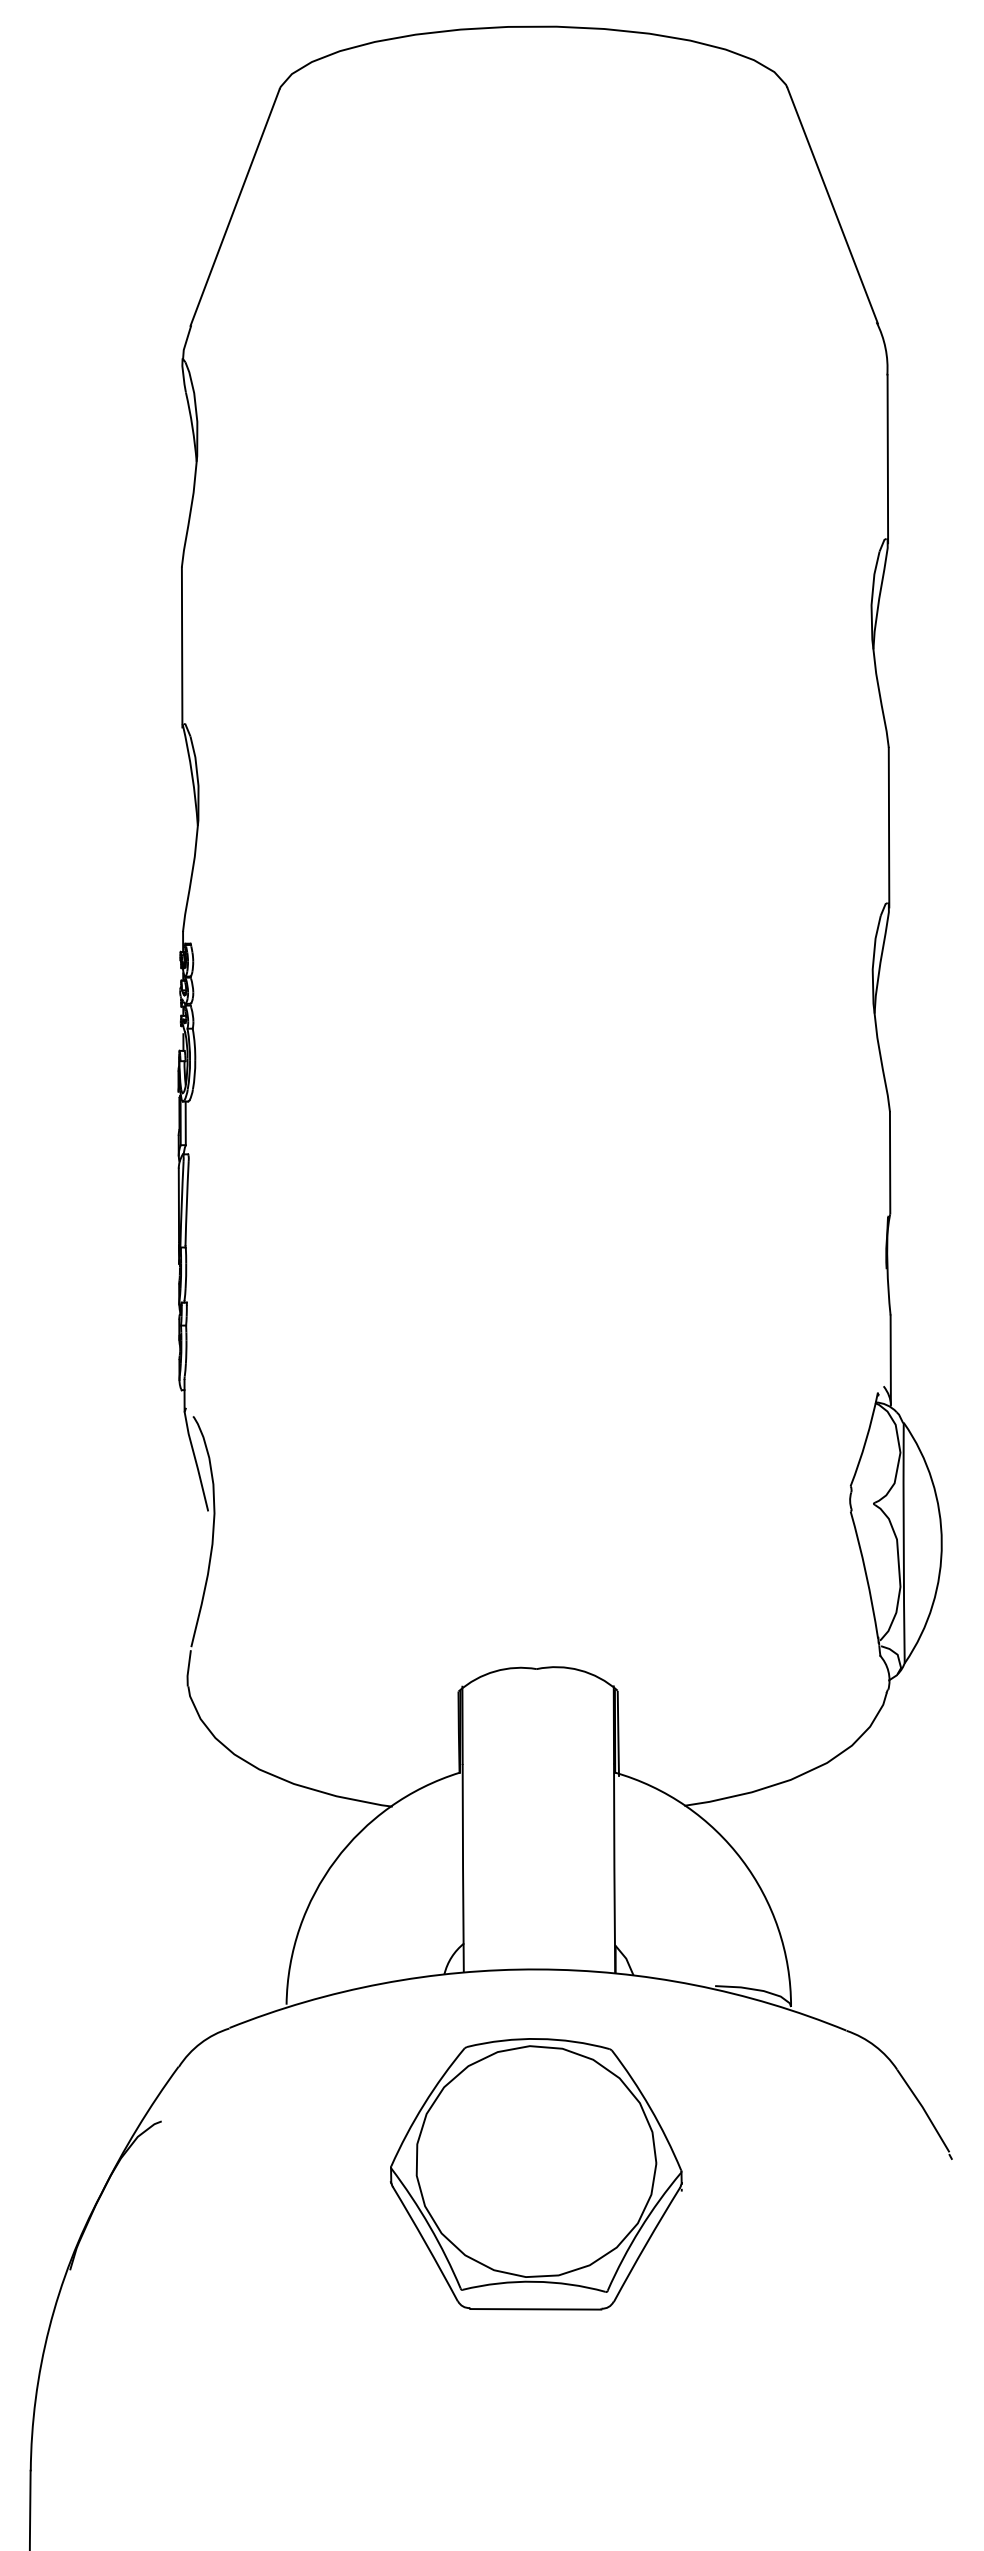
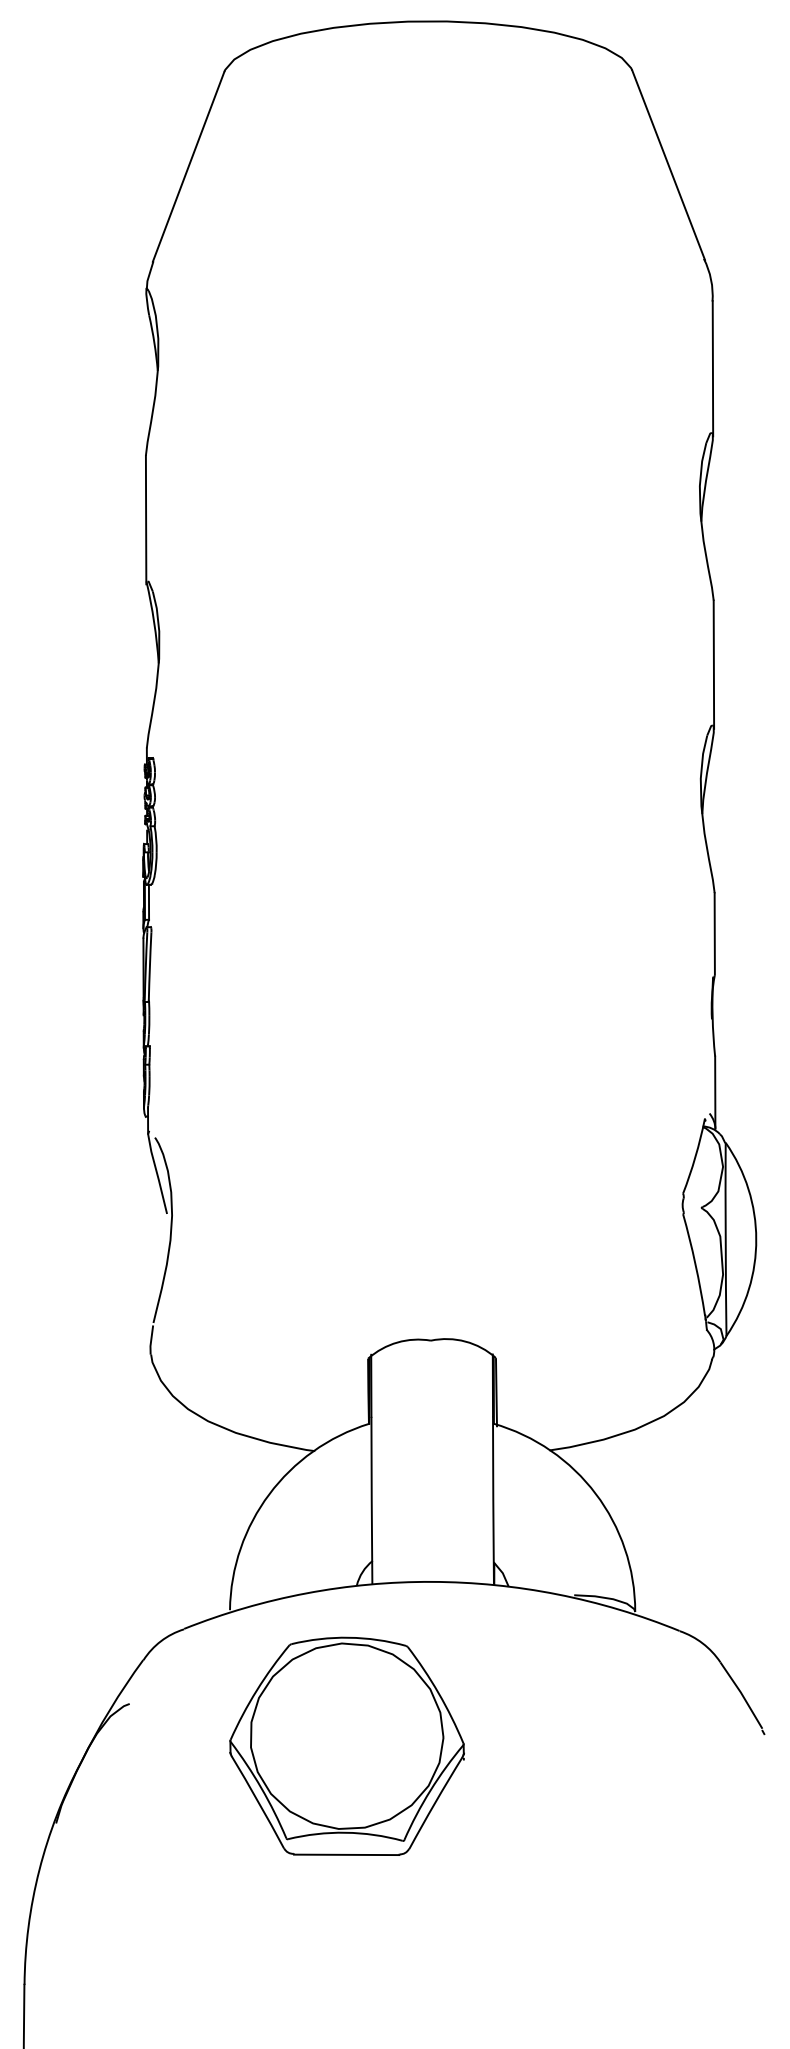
part: (535, 2174) -> (346, 1746), moved

